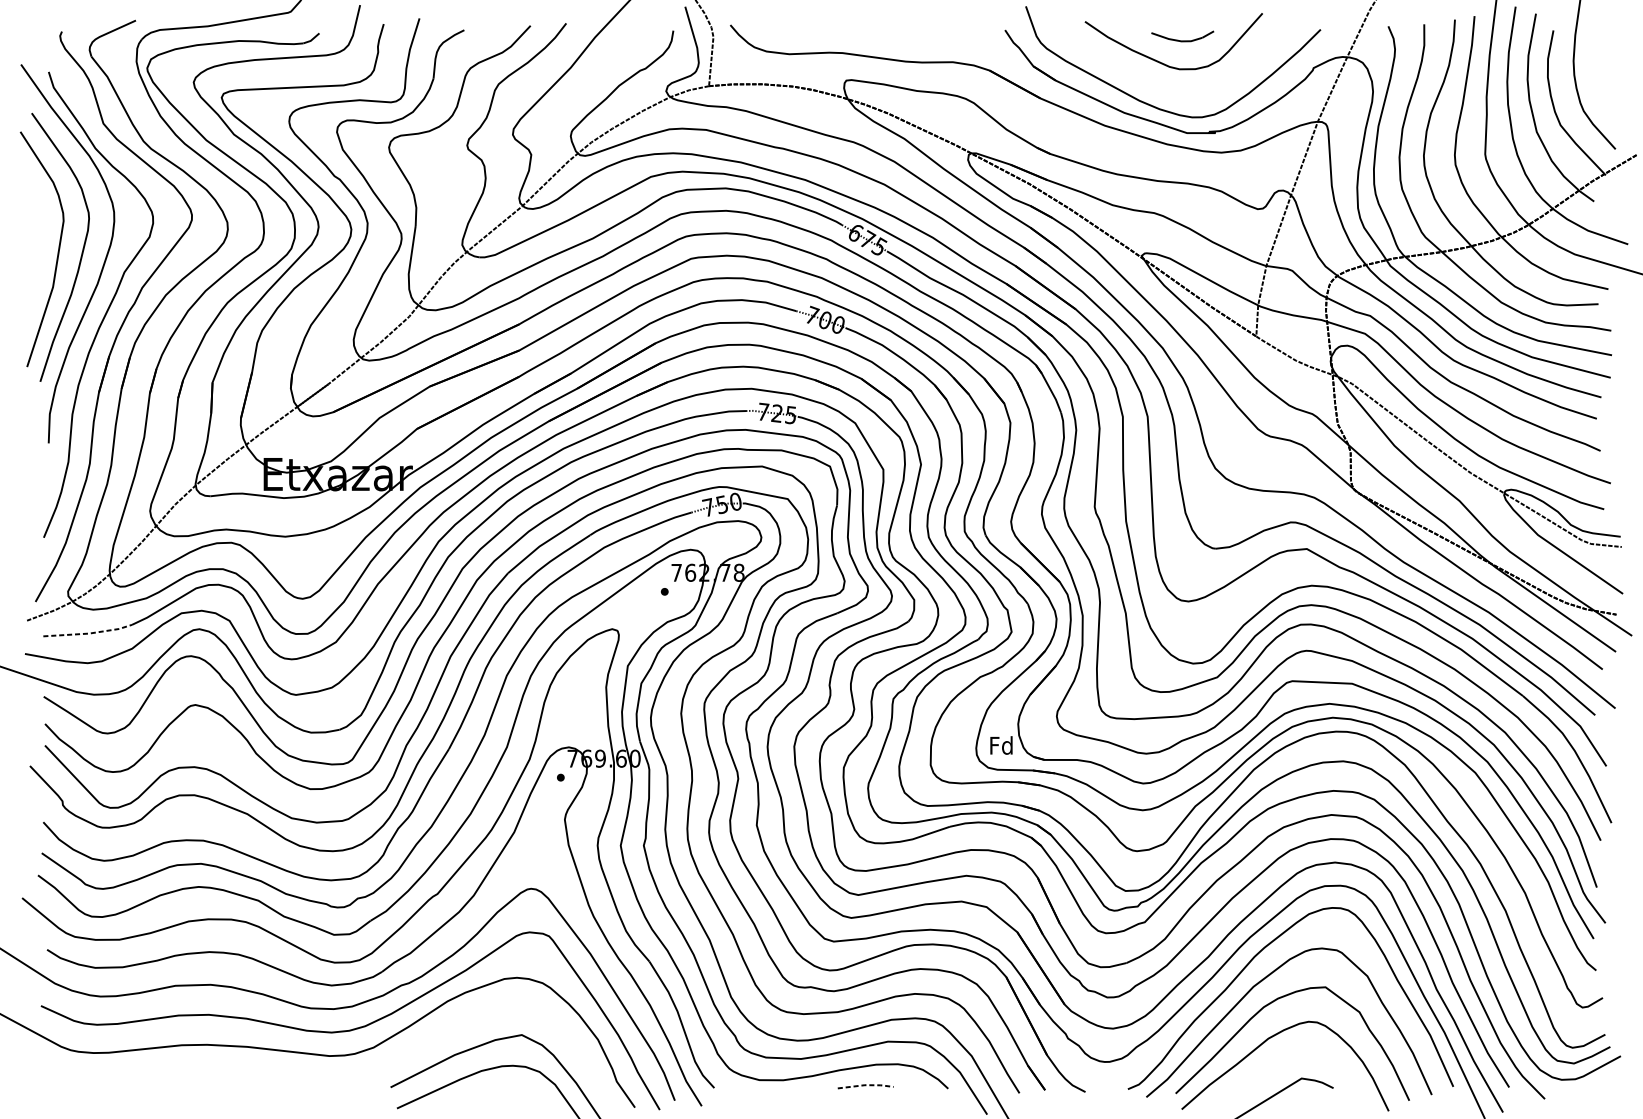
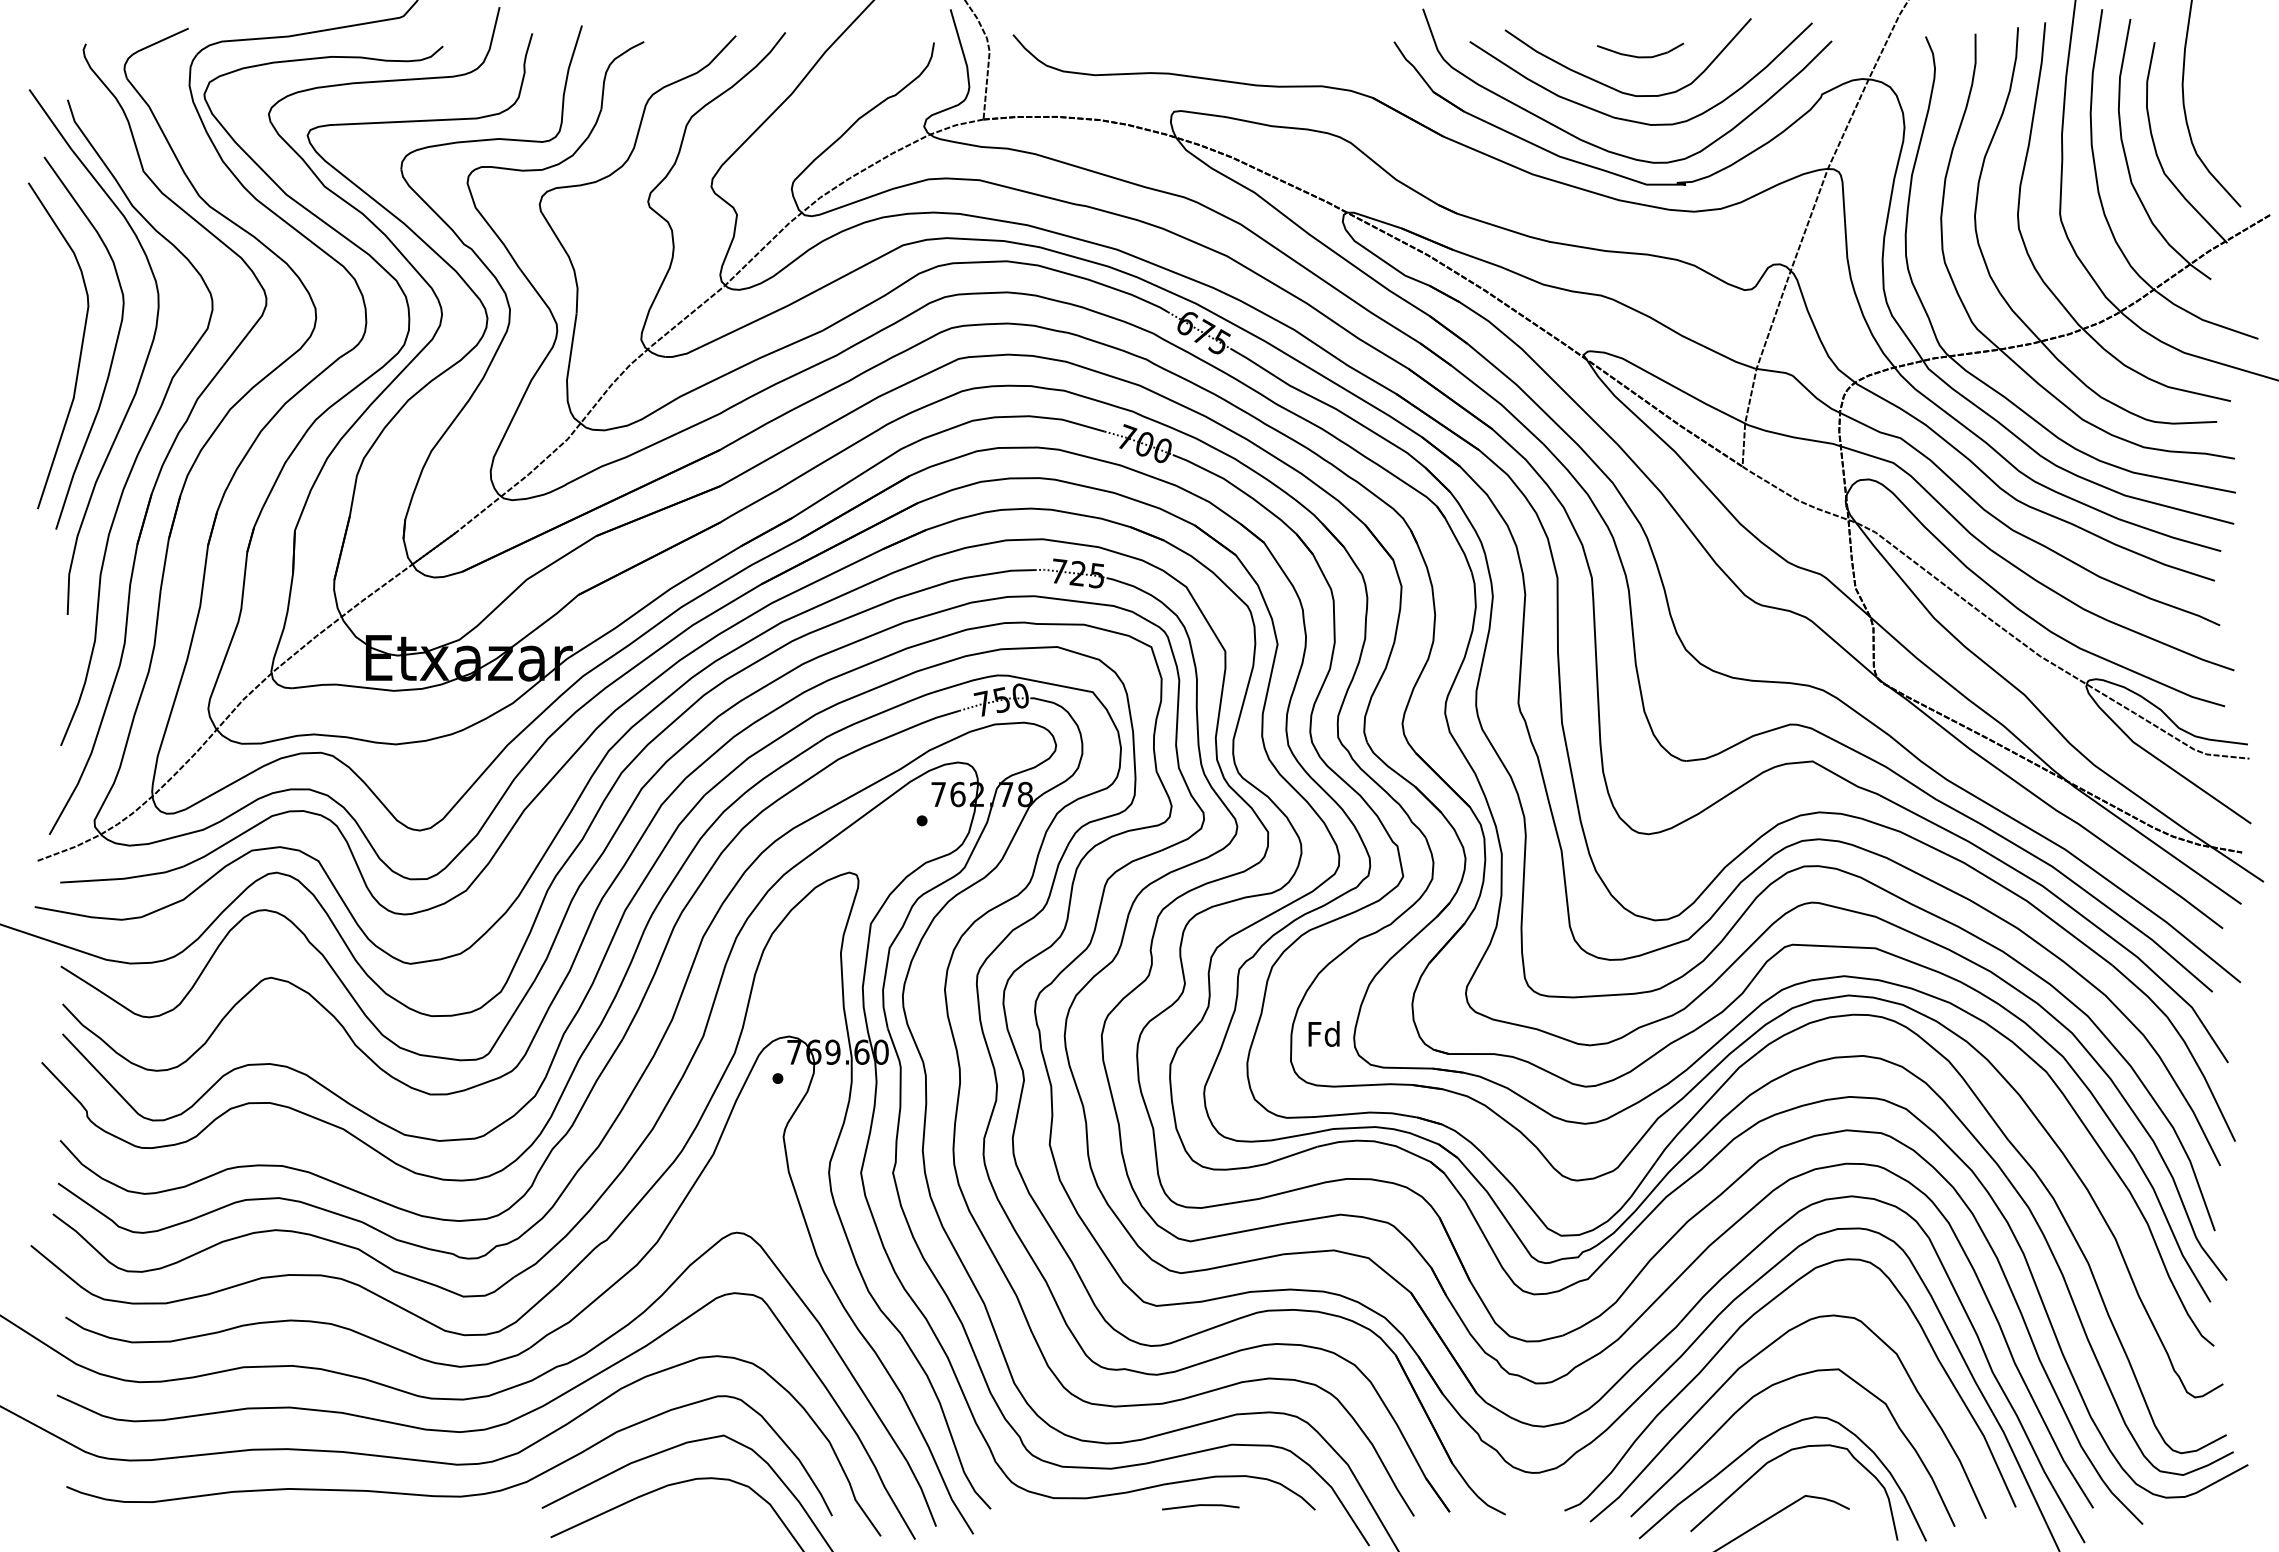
curve: (1174, 86) -> (1629, 119), added
line: (88, 633) -> (123, 878), dashed -> solid
text: (1001, 745) -> (1323, 1033), moved
curve: (1281, 1051) -> (1777, 1458), added
curve: (324, 1078) -> (449, 1495), added
line: (866, 1085) -> (1201, 1505), dashed -> solid

